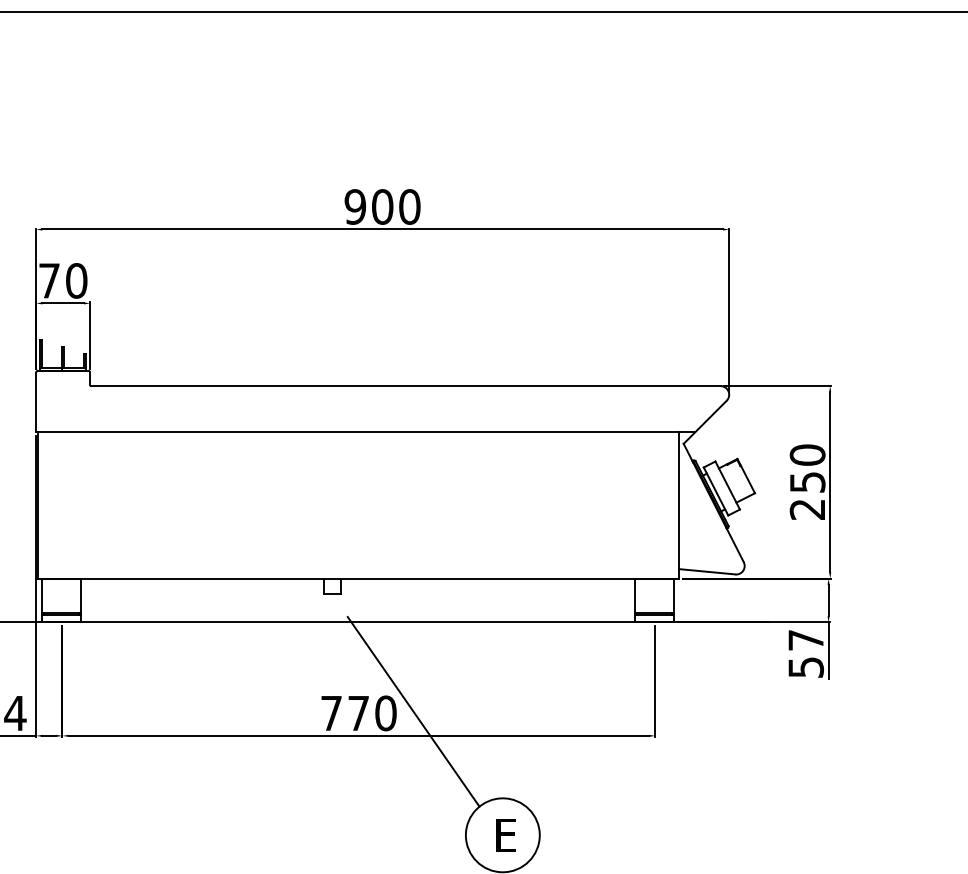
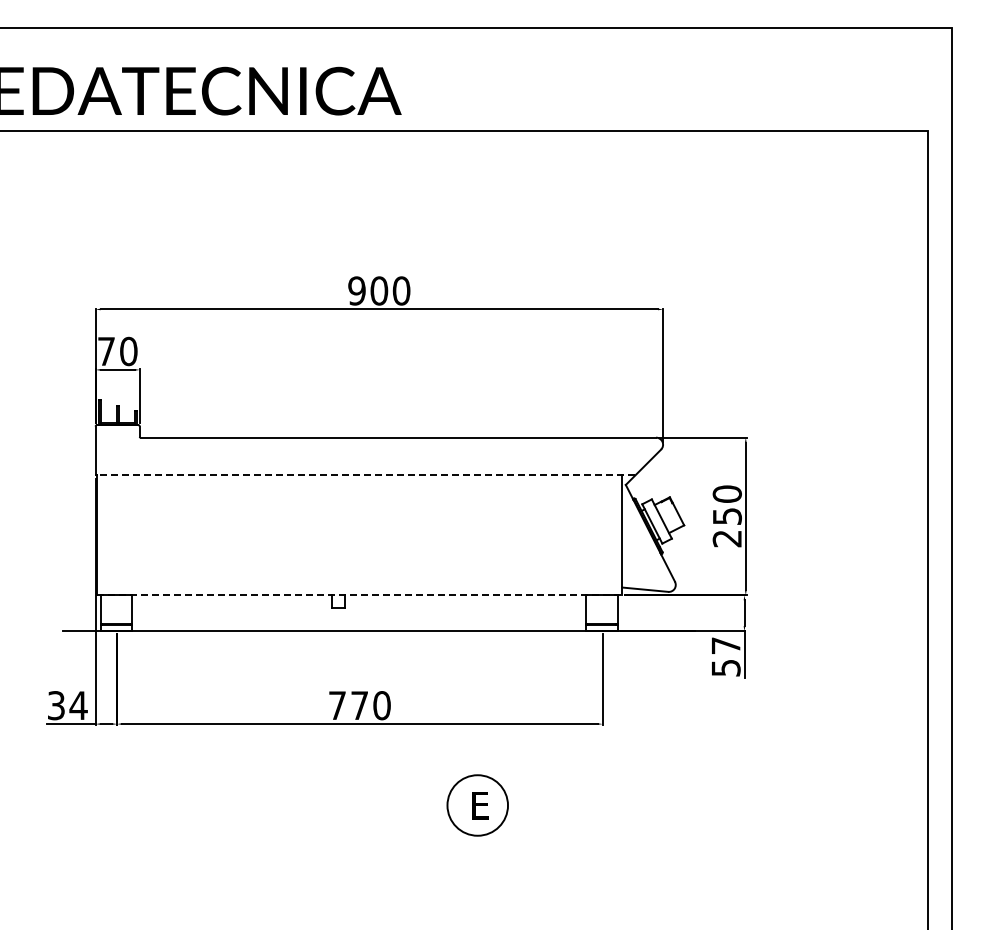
line: (365, 432) -> (365, 475), solid -> dashed
line: (358, 578) -> (359, 595), solid -> dashed
line: (413, 711) -> (404, 704), removed

